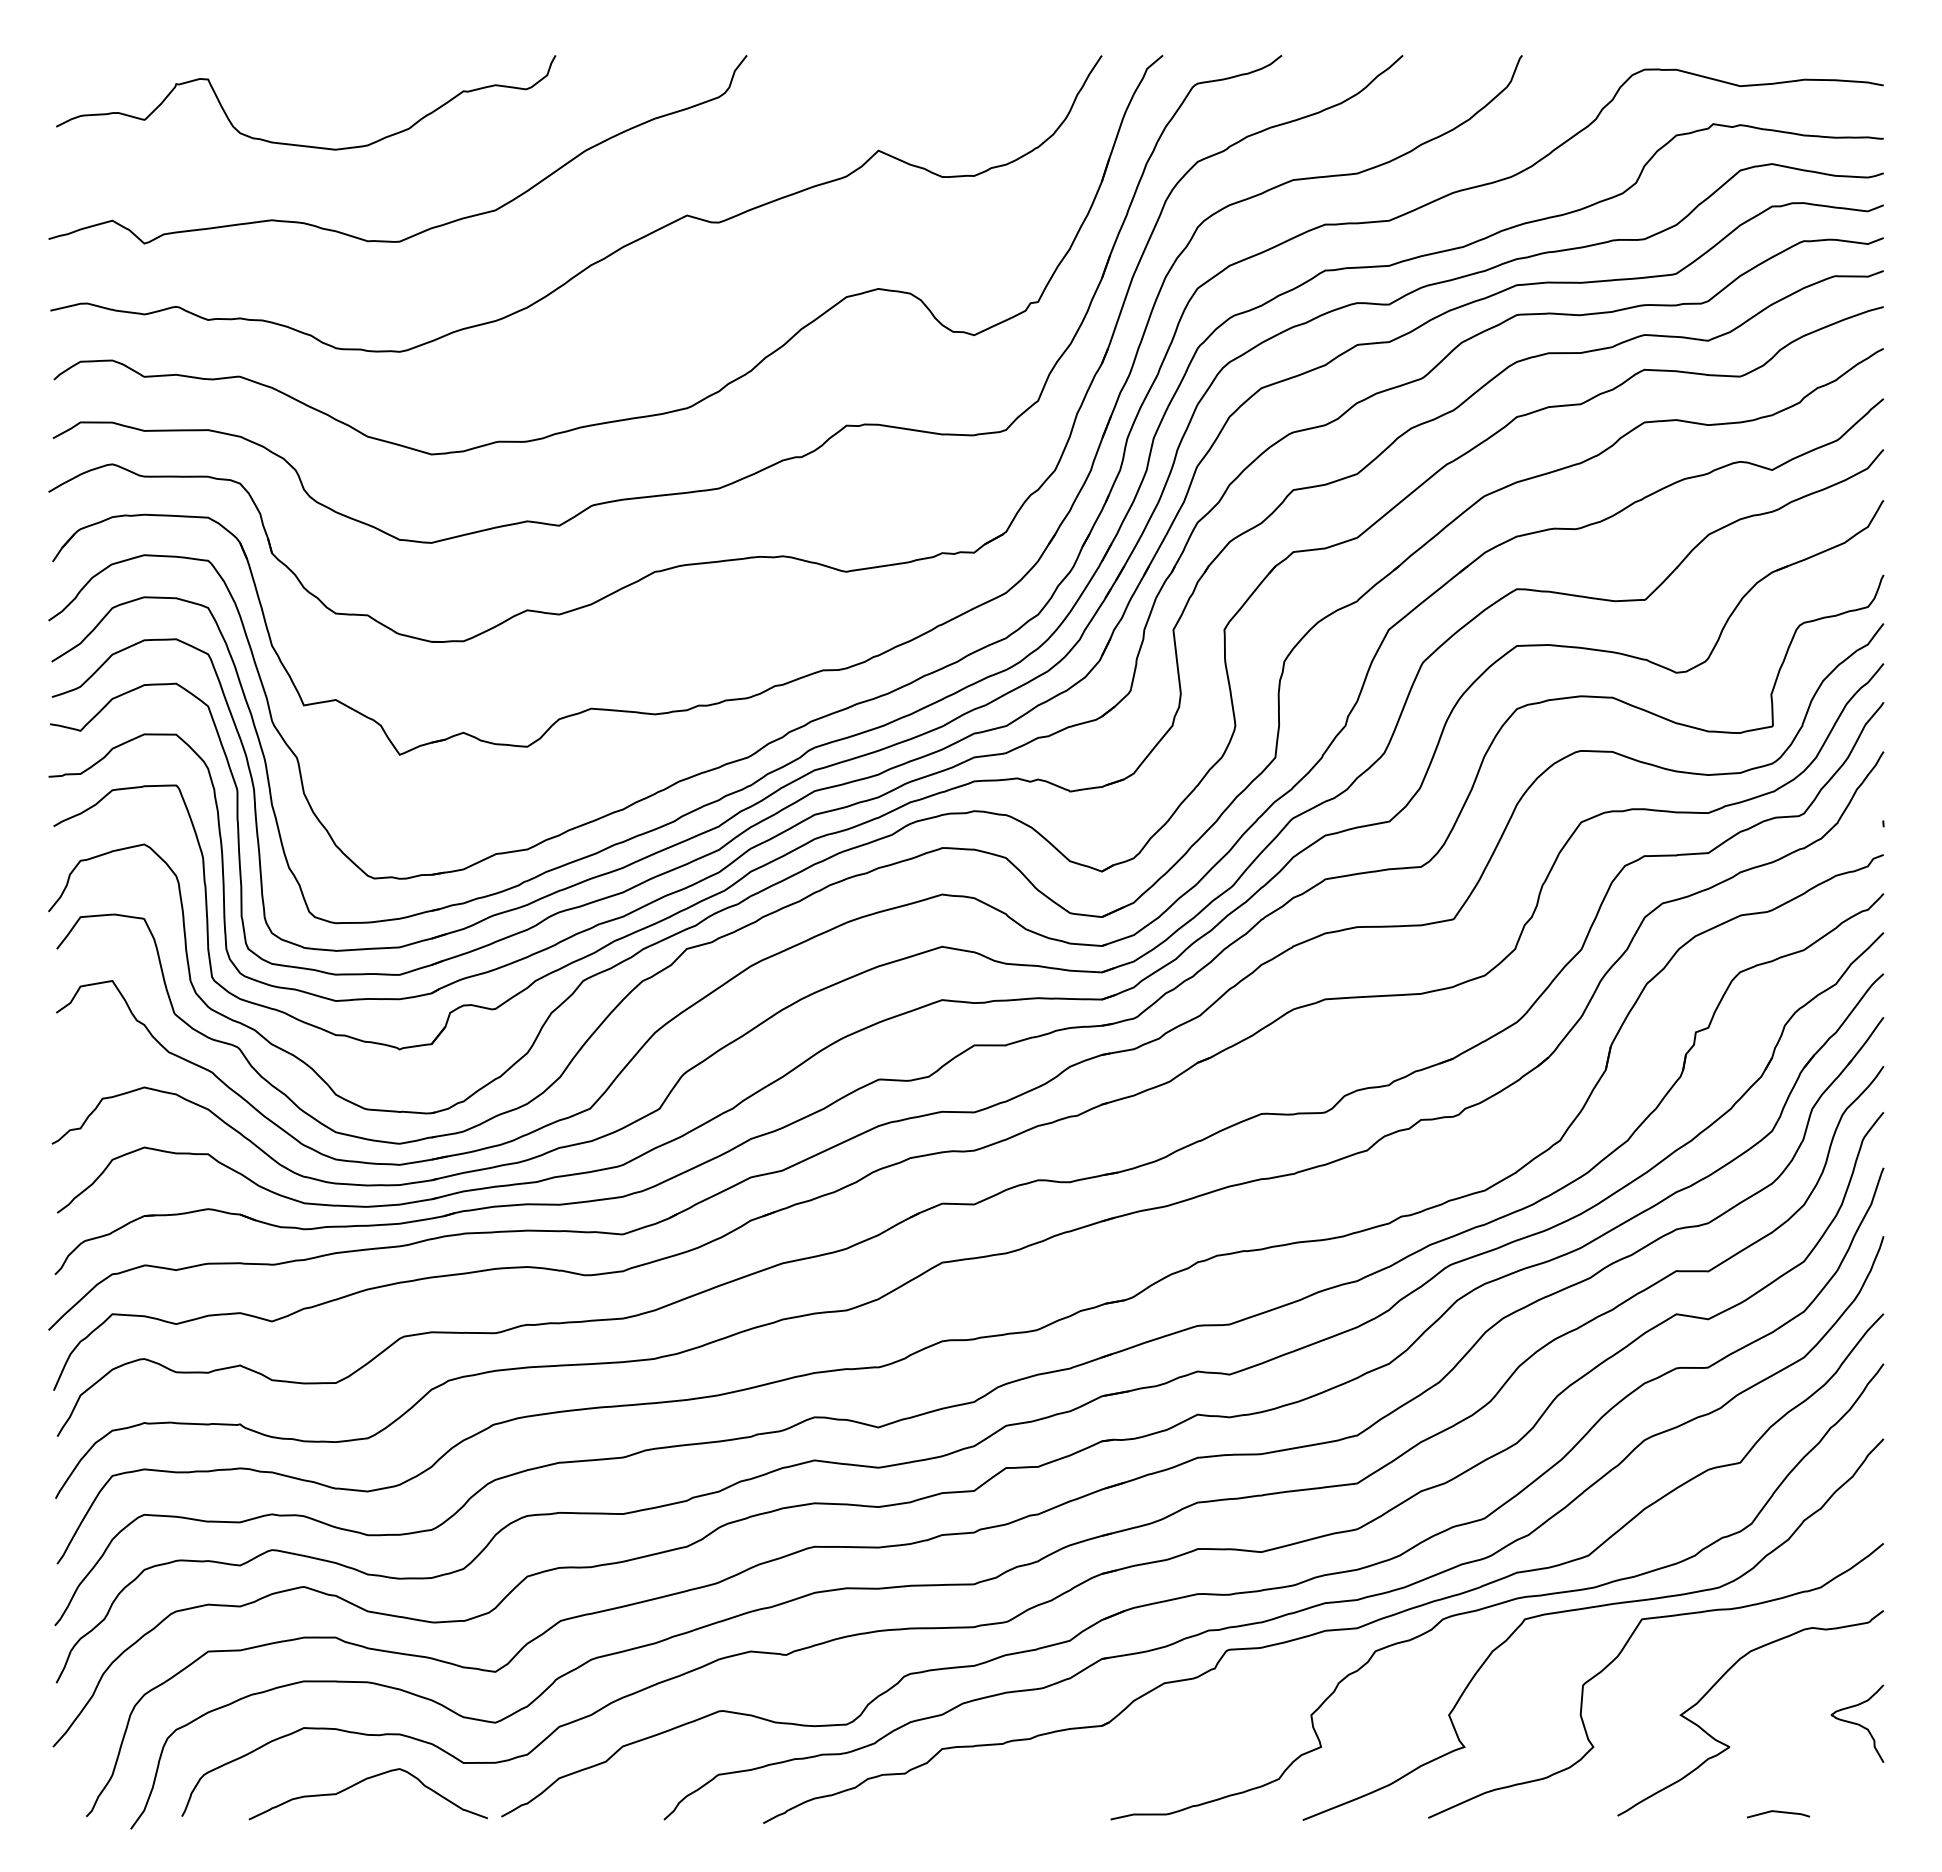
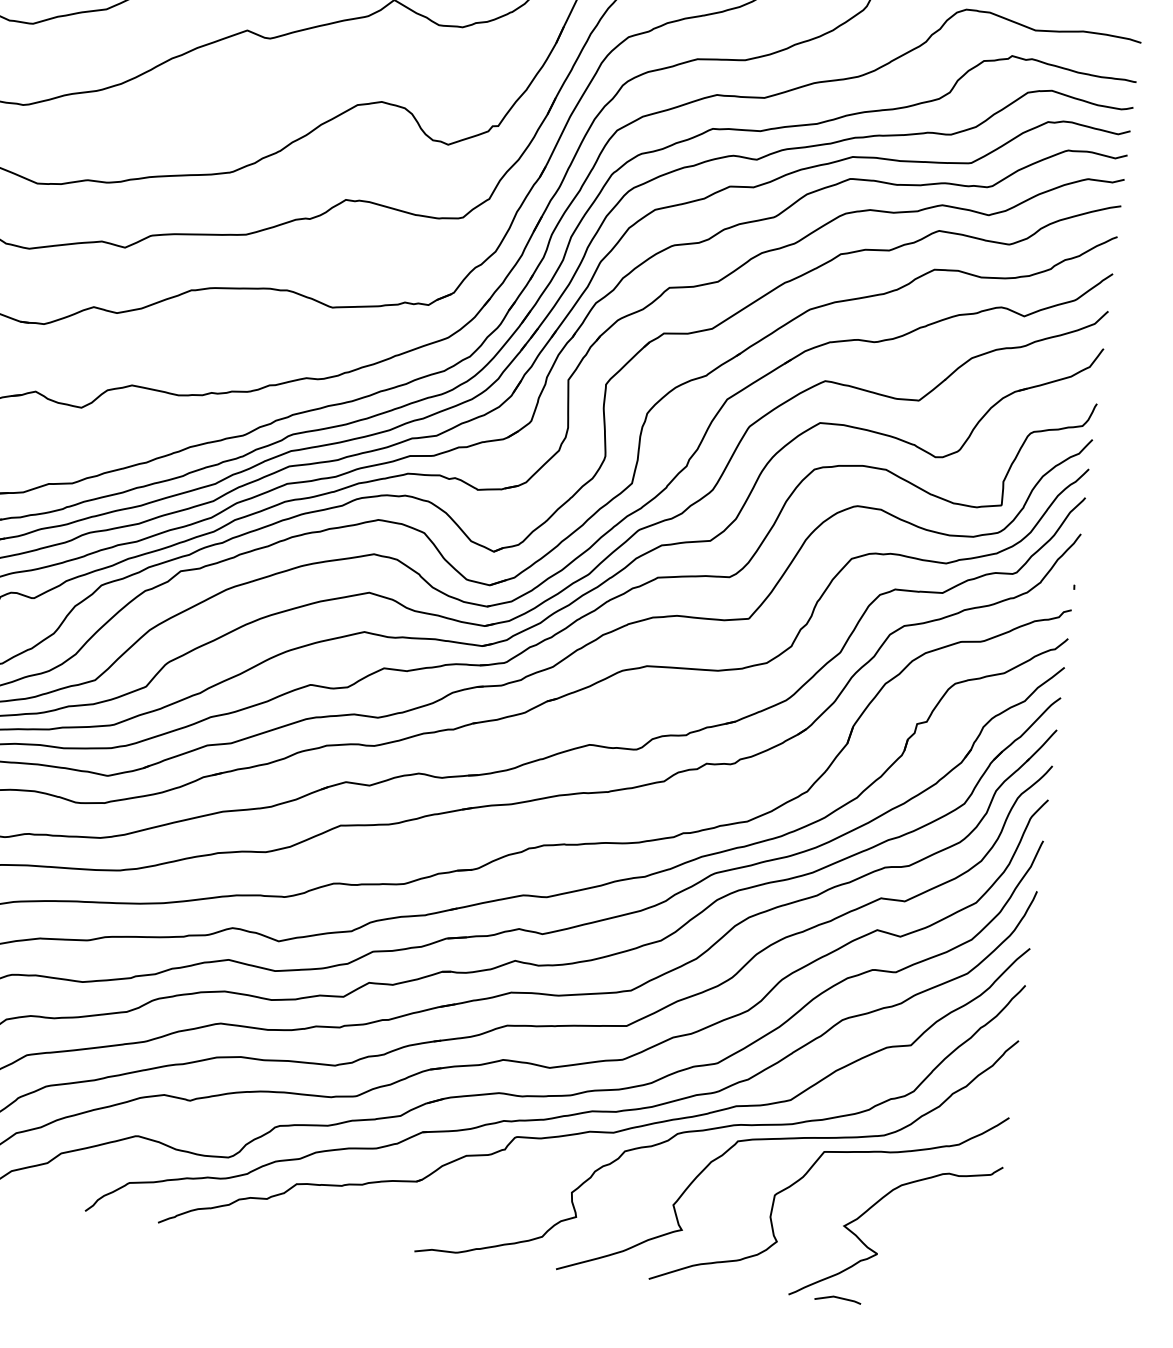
curve: (1857, 1723) -> (973, 1248), removed
curve: (1778, 1812) -> (838, 1298), moved

